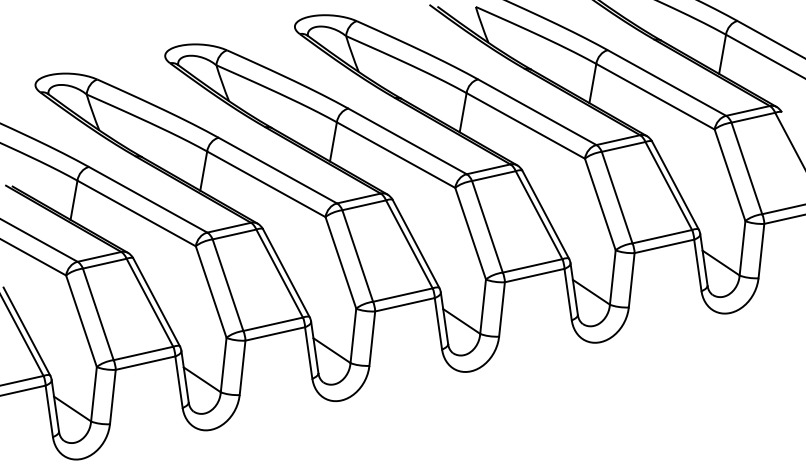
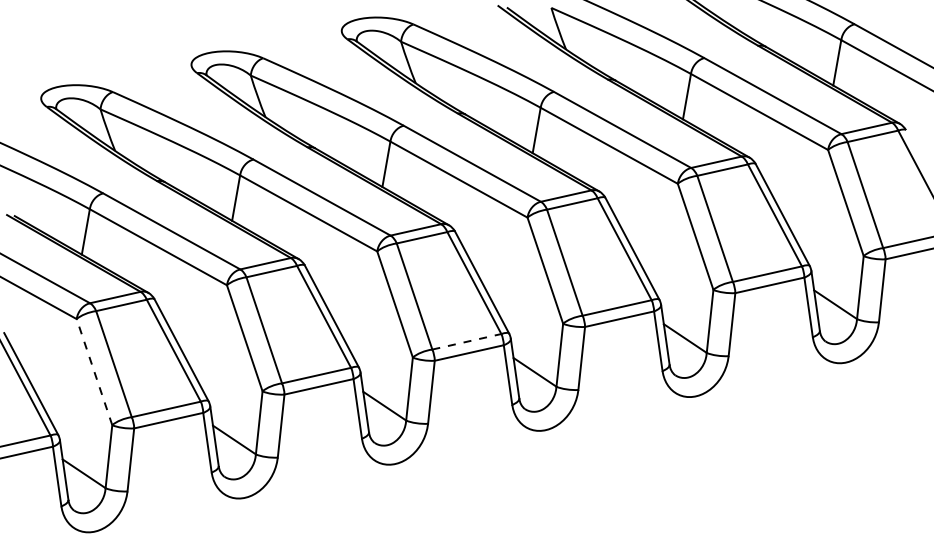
line: (403, 294) -> (467, 341), solid -> dashed
line: (81, 321) -> (94, 372), solid -> dashed

